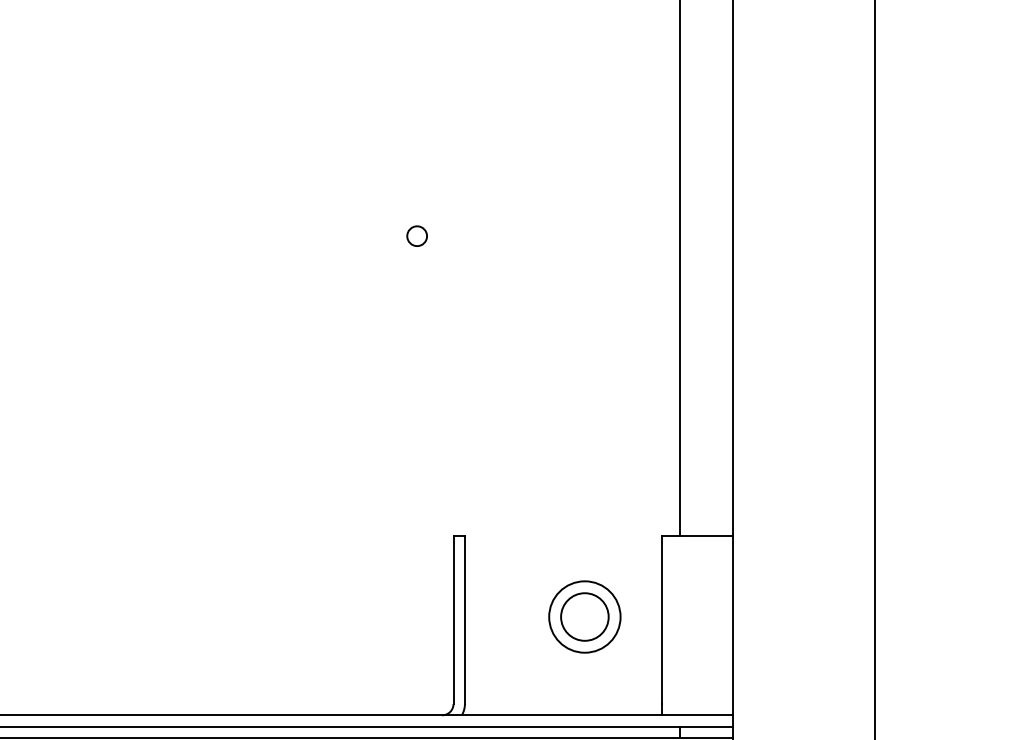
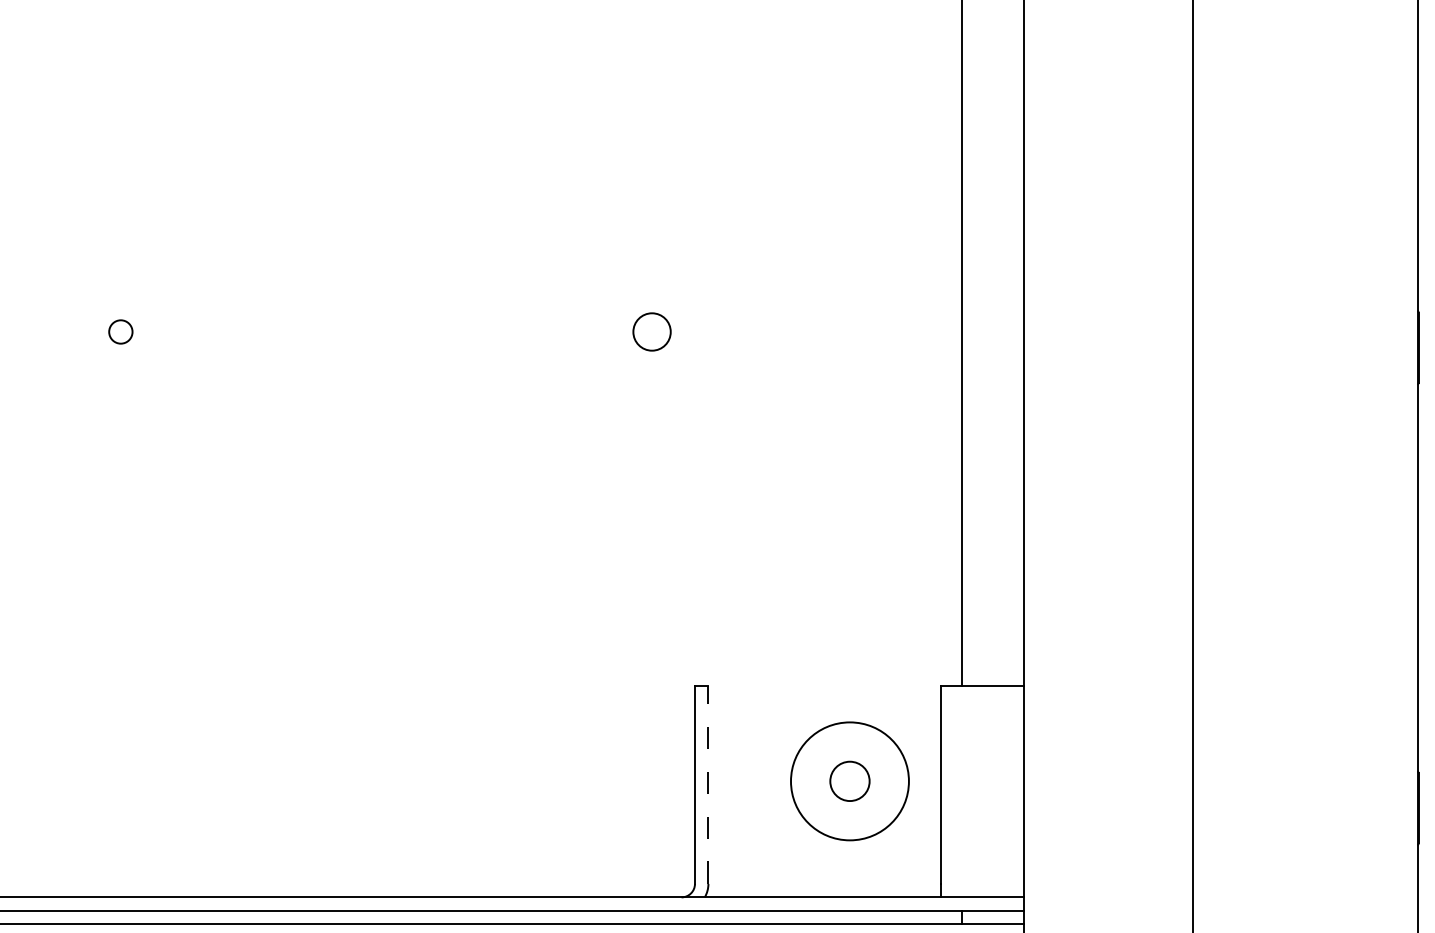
circle: (416, 235) -> (651, 331), size x1.6
circle: (584, 617) -> (849, 781), size x0.7
circle: (584, 617) -> (849, 781), size x1.4
line: (465, 620) -> (708, 785), solid -> dashed

